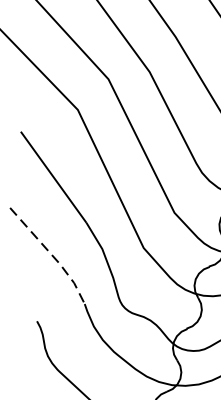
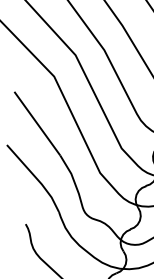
line: (52, 255) -> (36, 178), dashed -> solid

